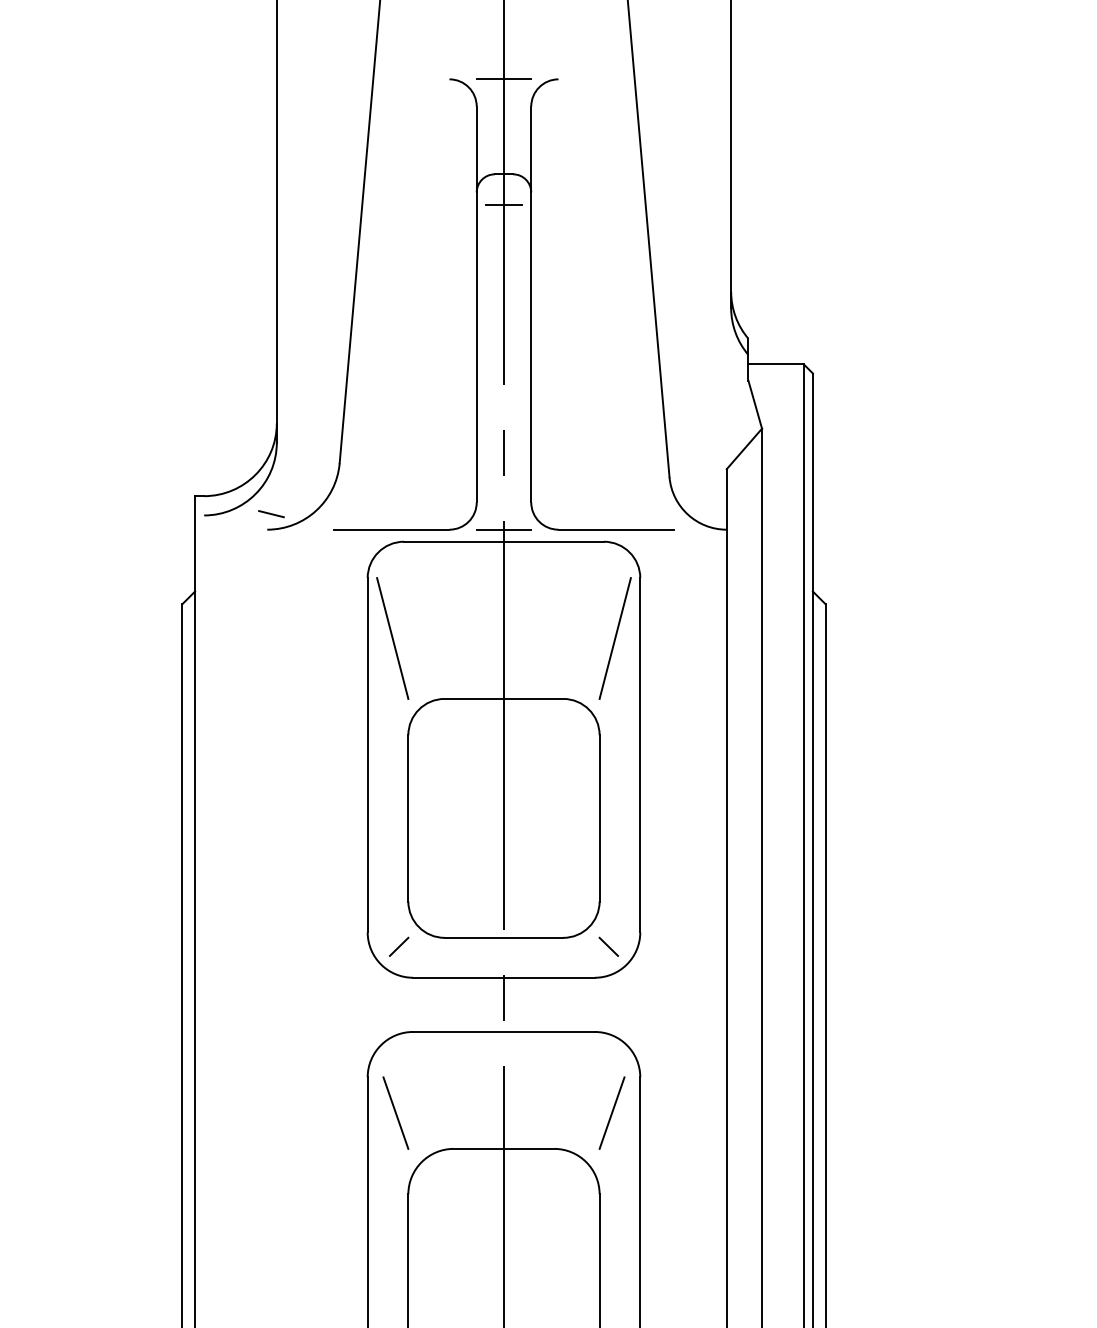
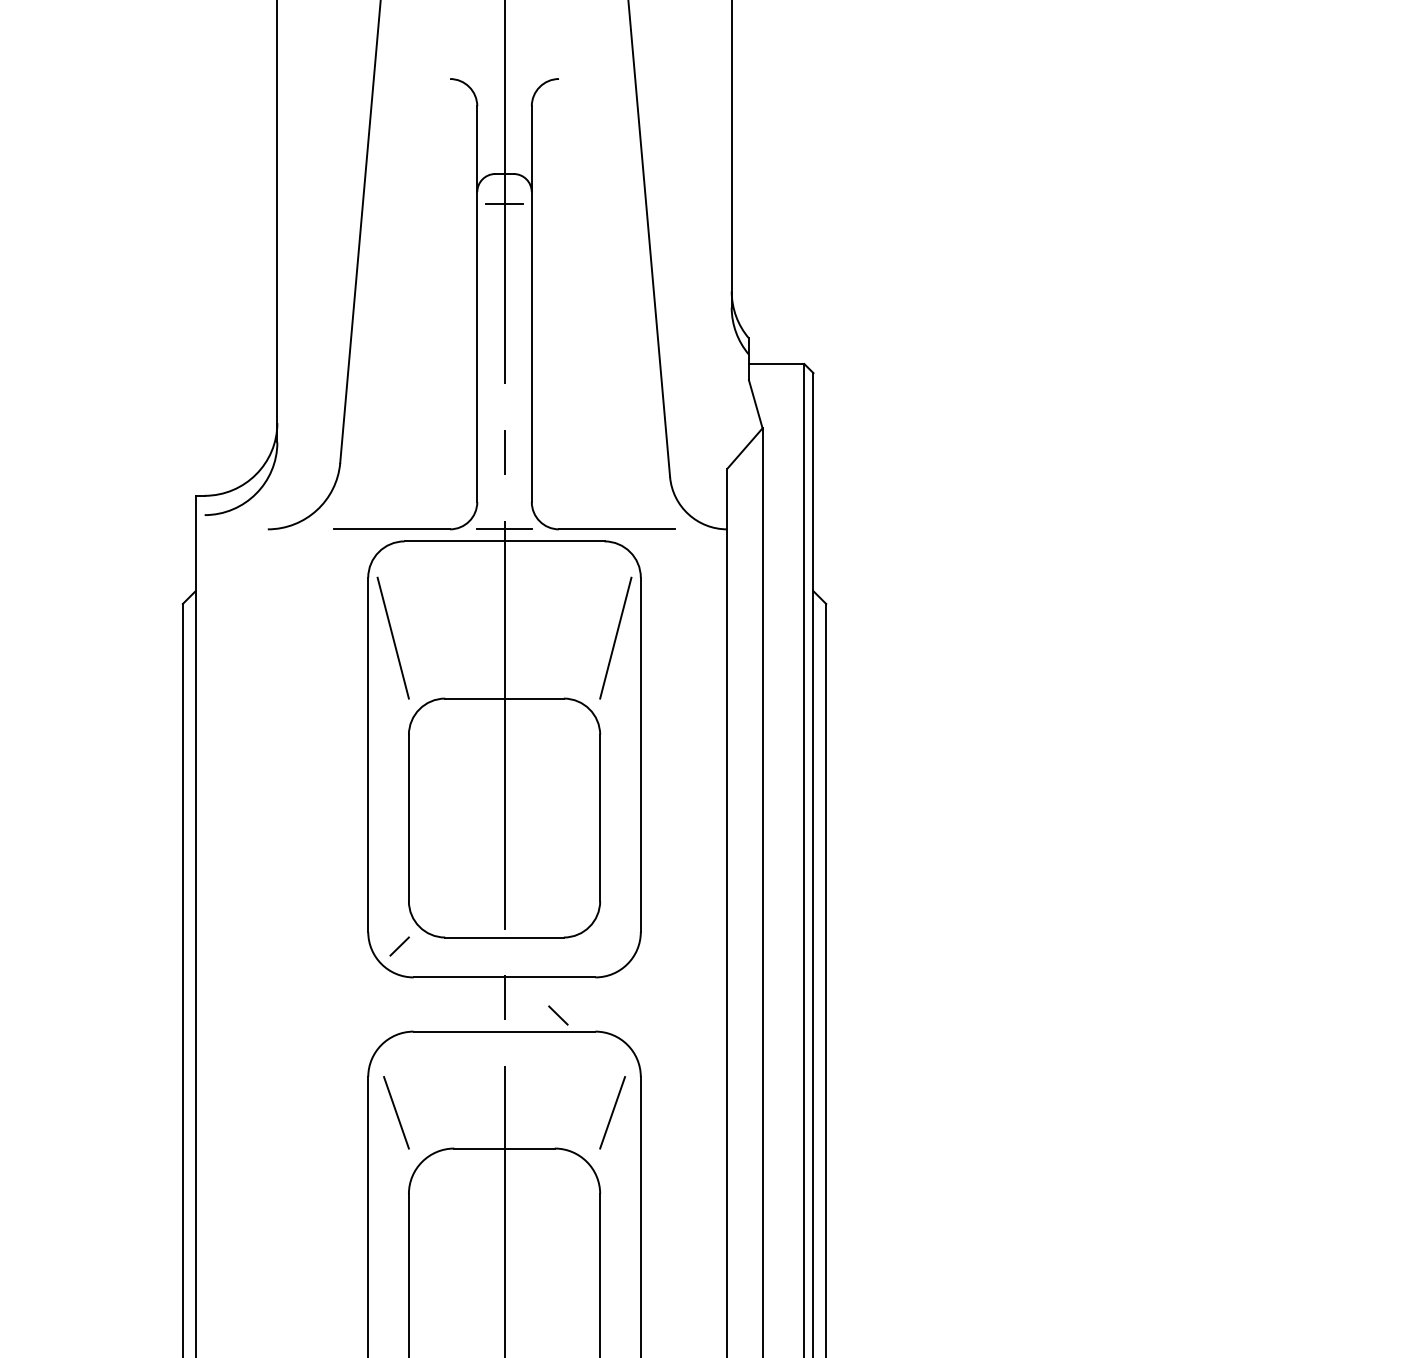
line: (503, 79) -> (504, 79), removed
line: (270, 513) -> (271, 513), removed
line: (608, 946) -> (558, 1015), moved

